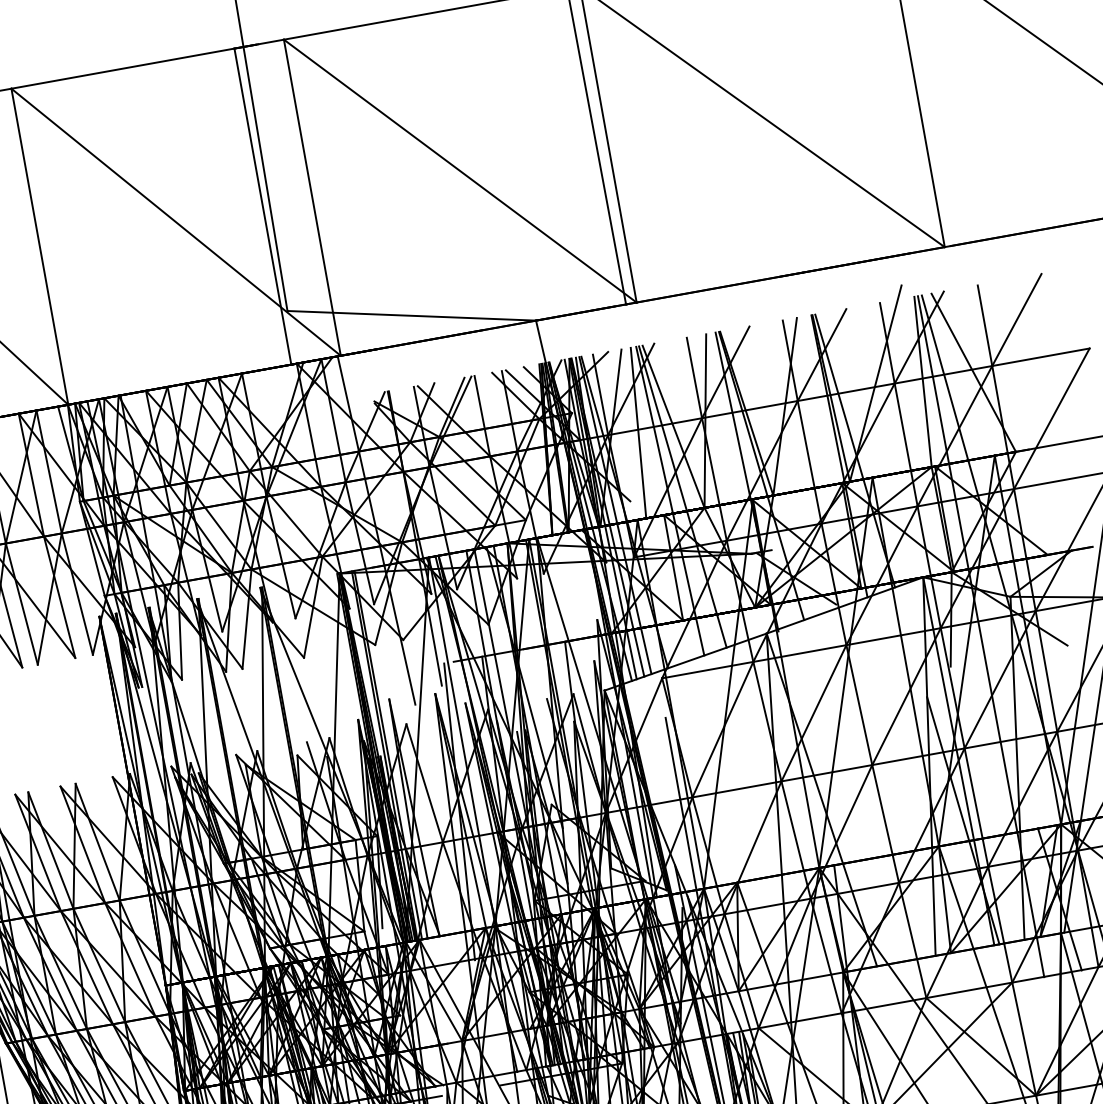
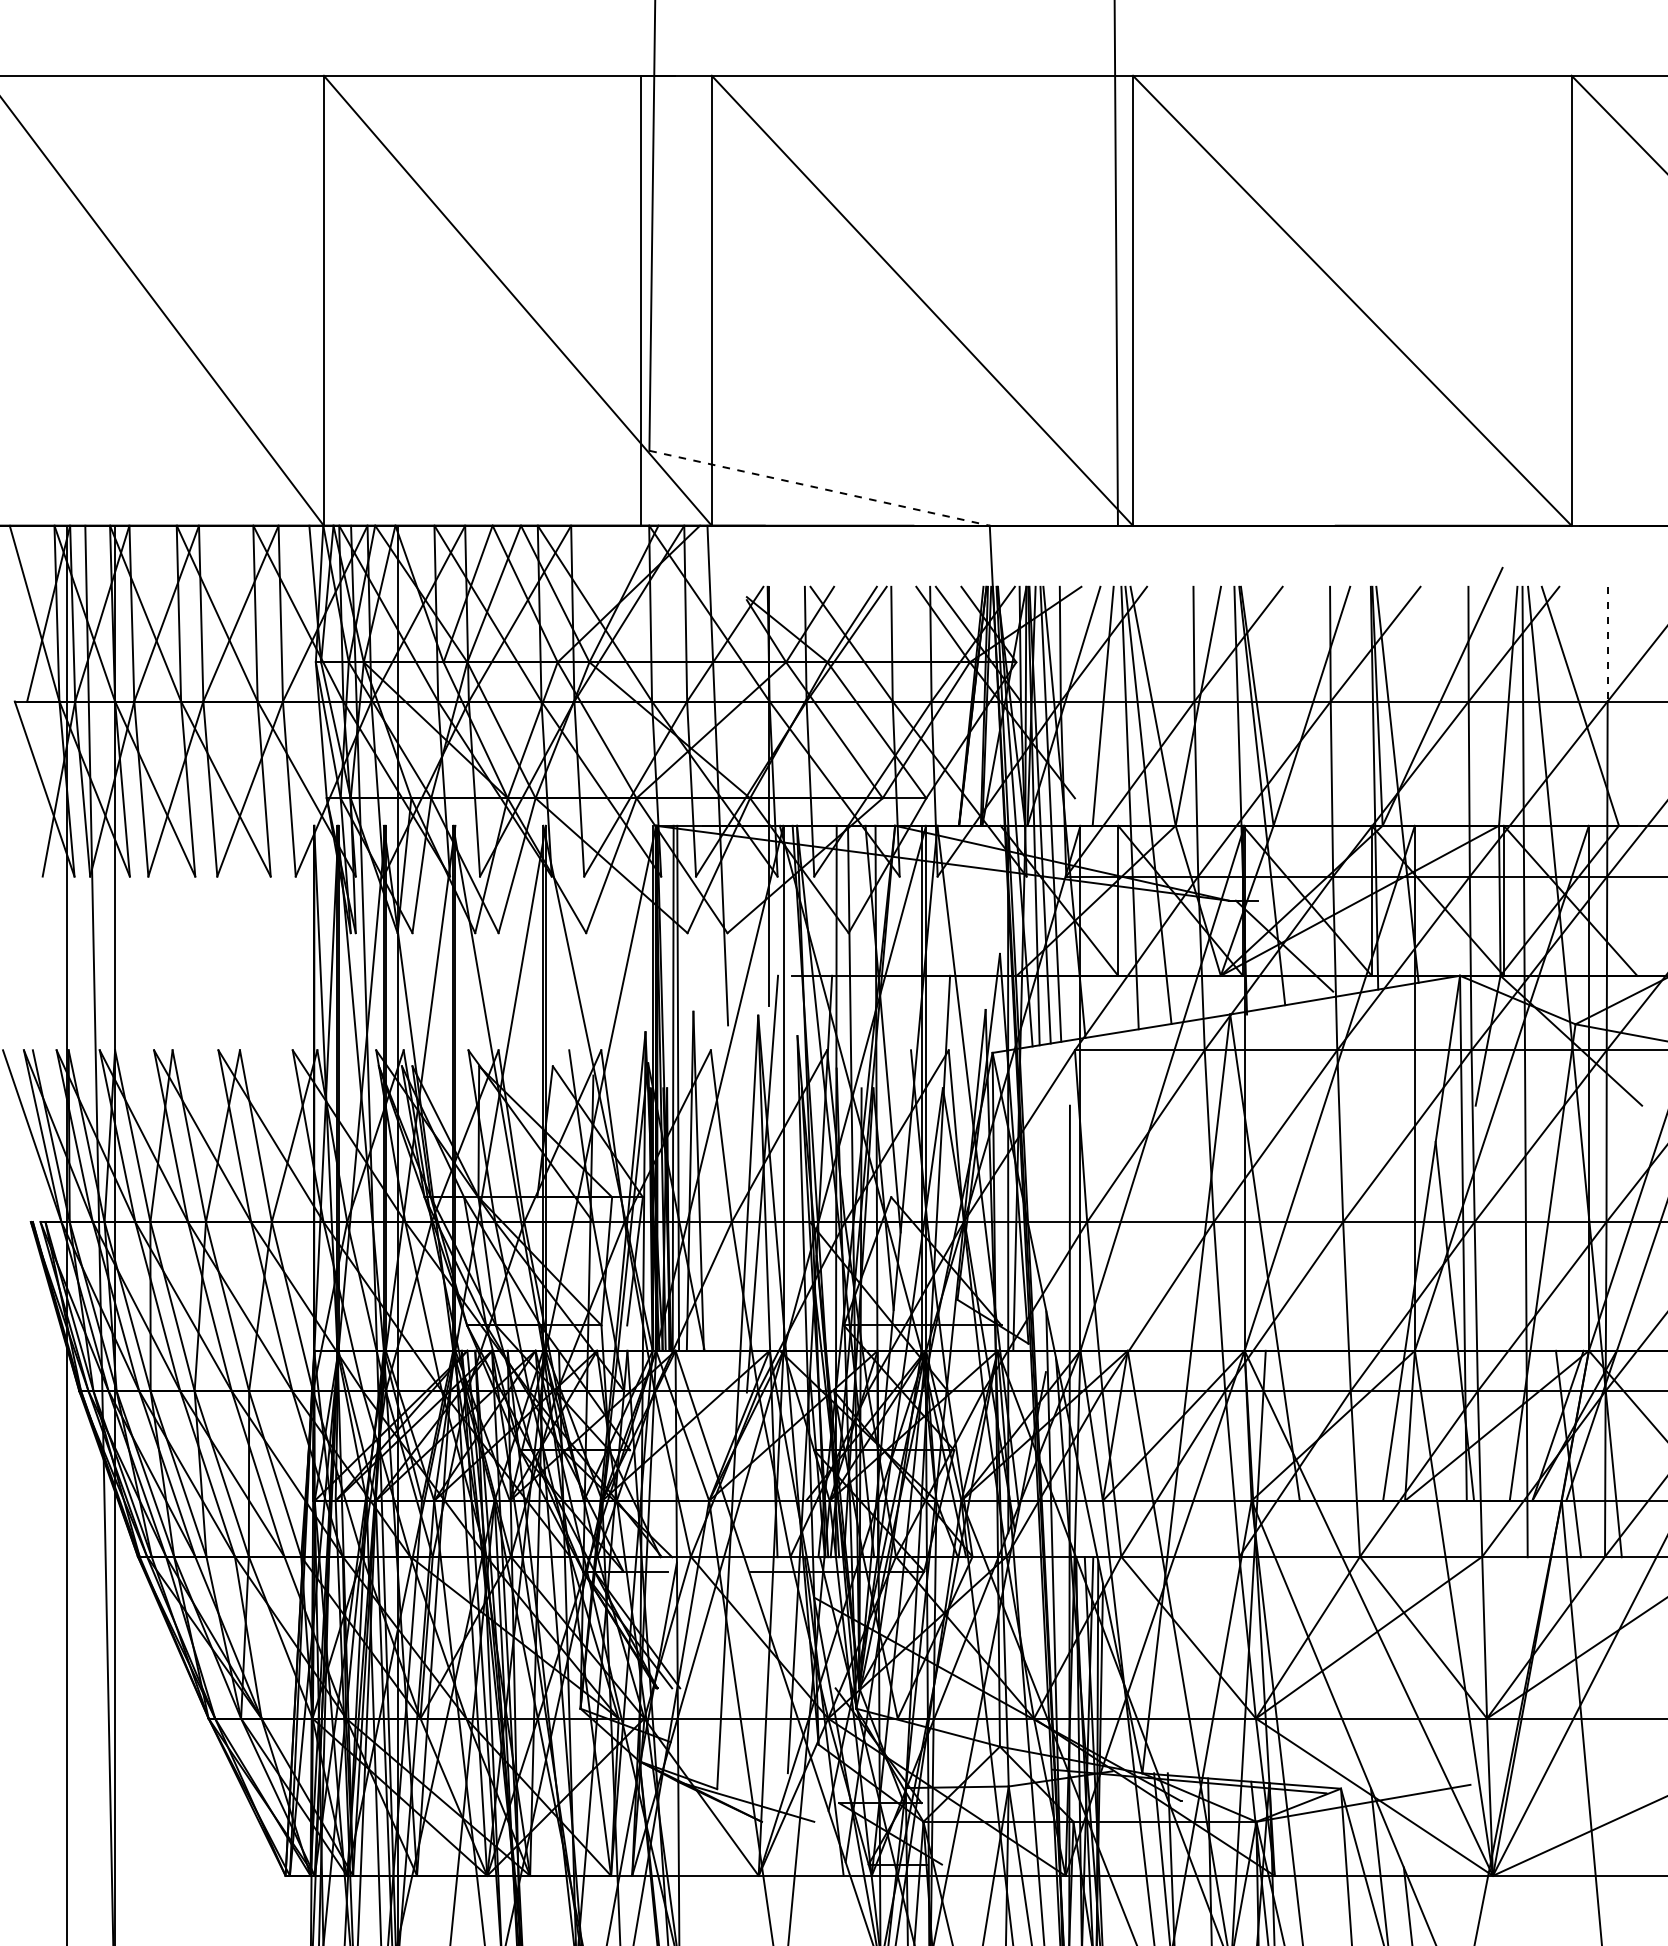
line: (412, 315) -> (820, 488), solid -> dashed
line: (984, 325) -> (1607, 644), solid -> dashed

